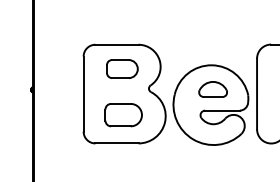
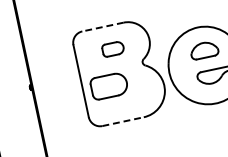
line: (116, 44) -> (102, 26), solid -> dashed
part: (122, 68) -> (113, 48), size x0.7
part: (123, 115) -> (109, 86), moved
line: (116, 143) -> (122, 121), solid -> dashed

